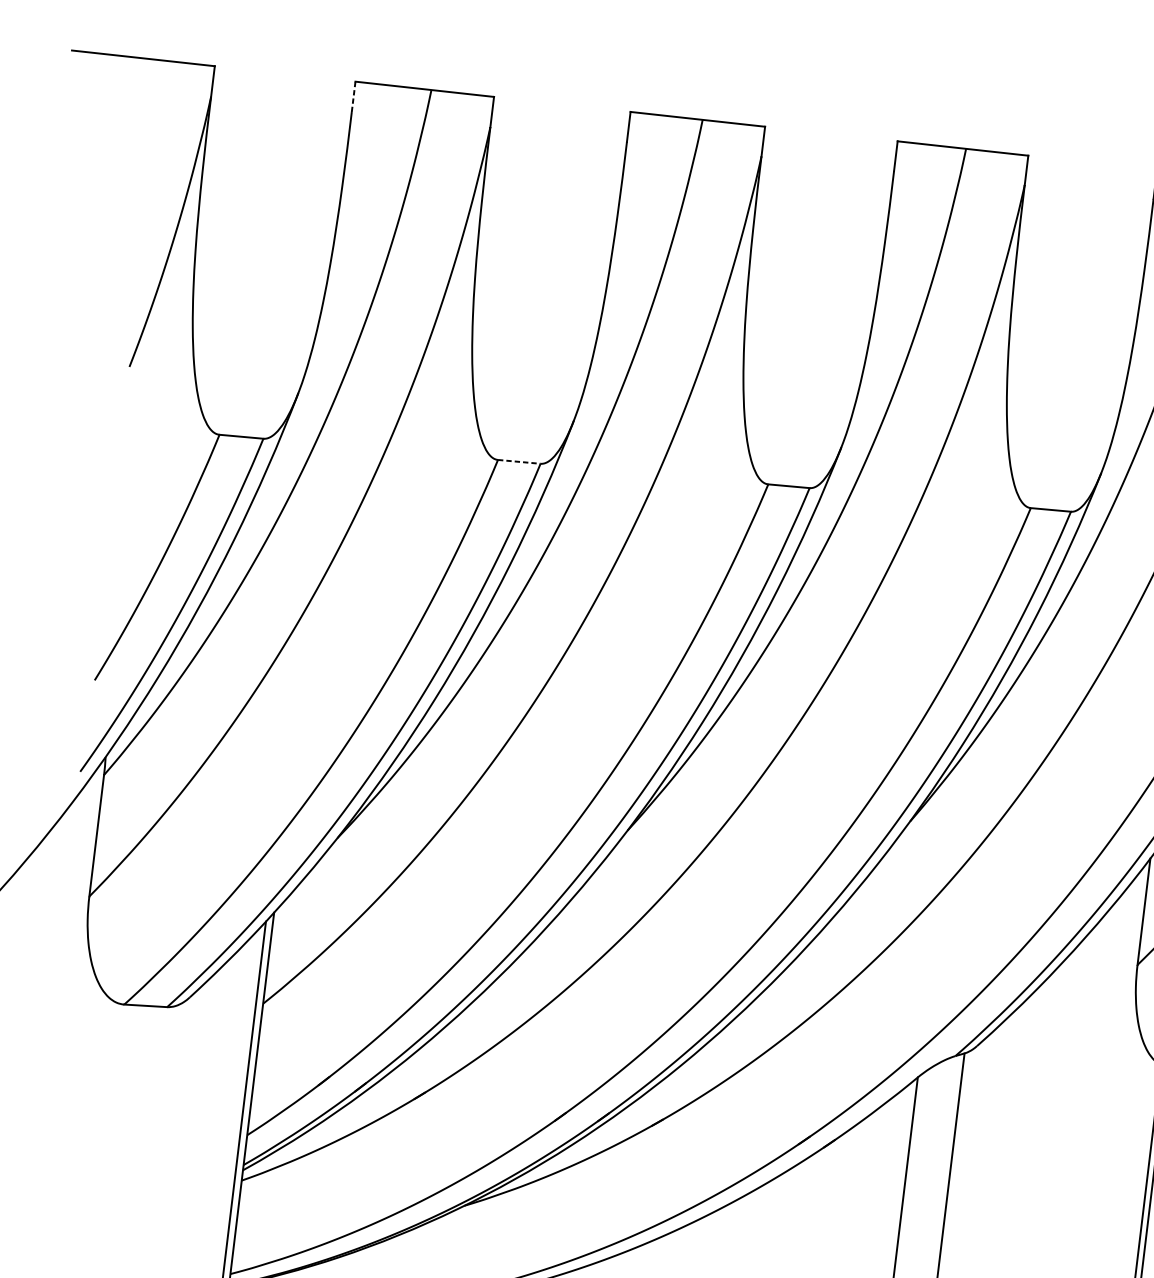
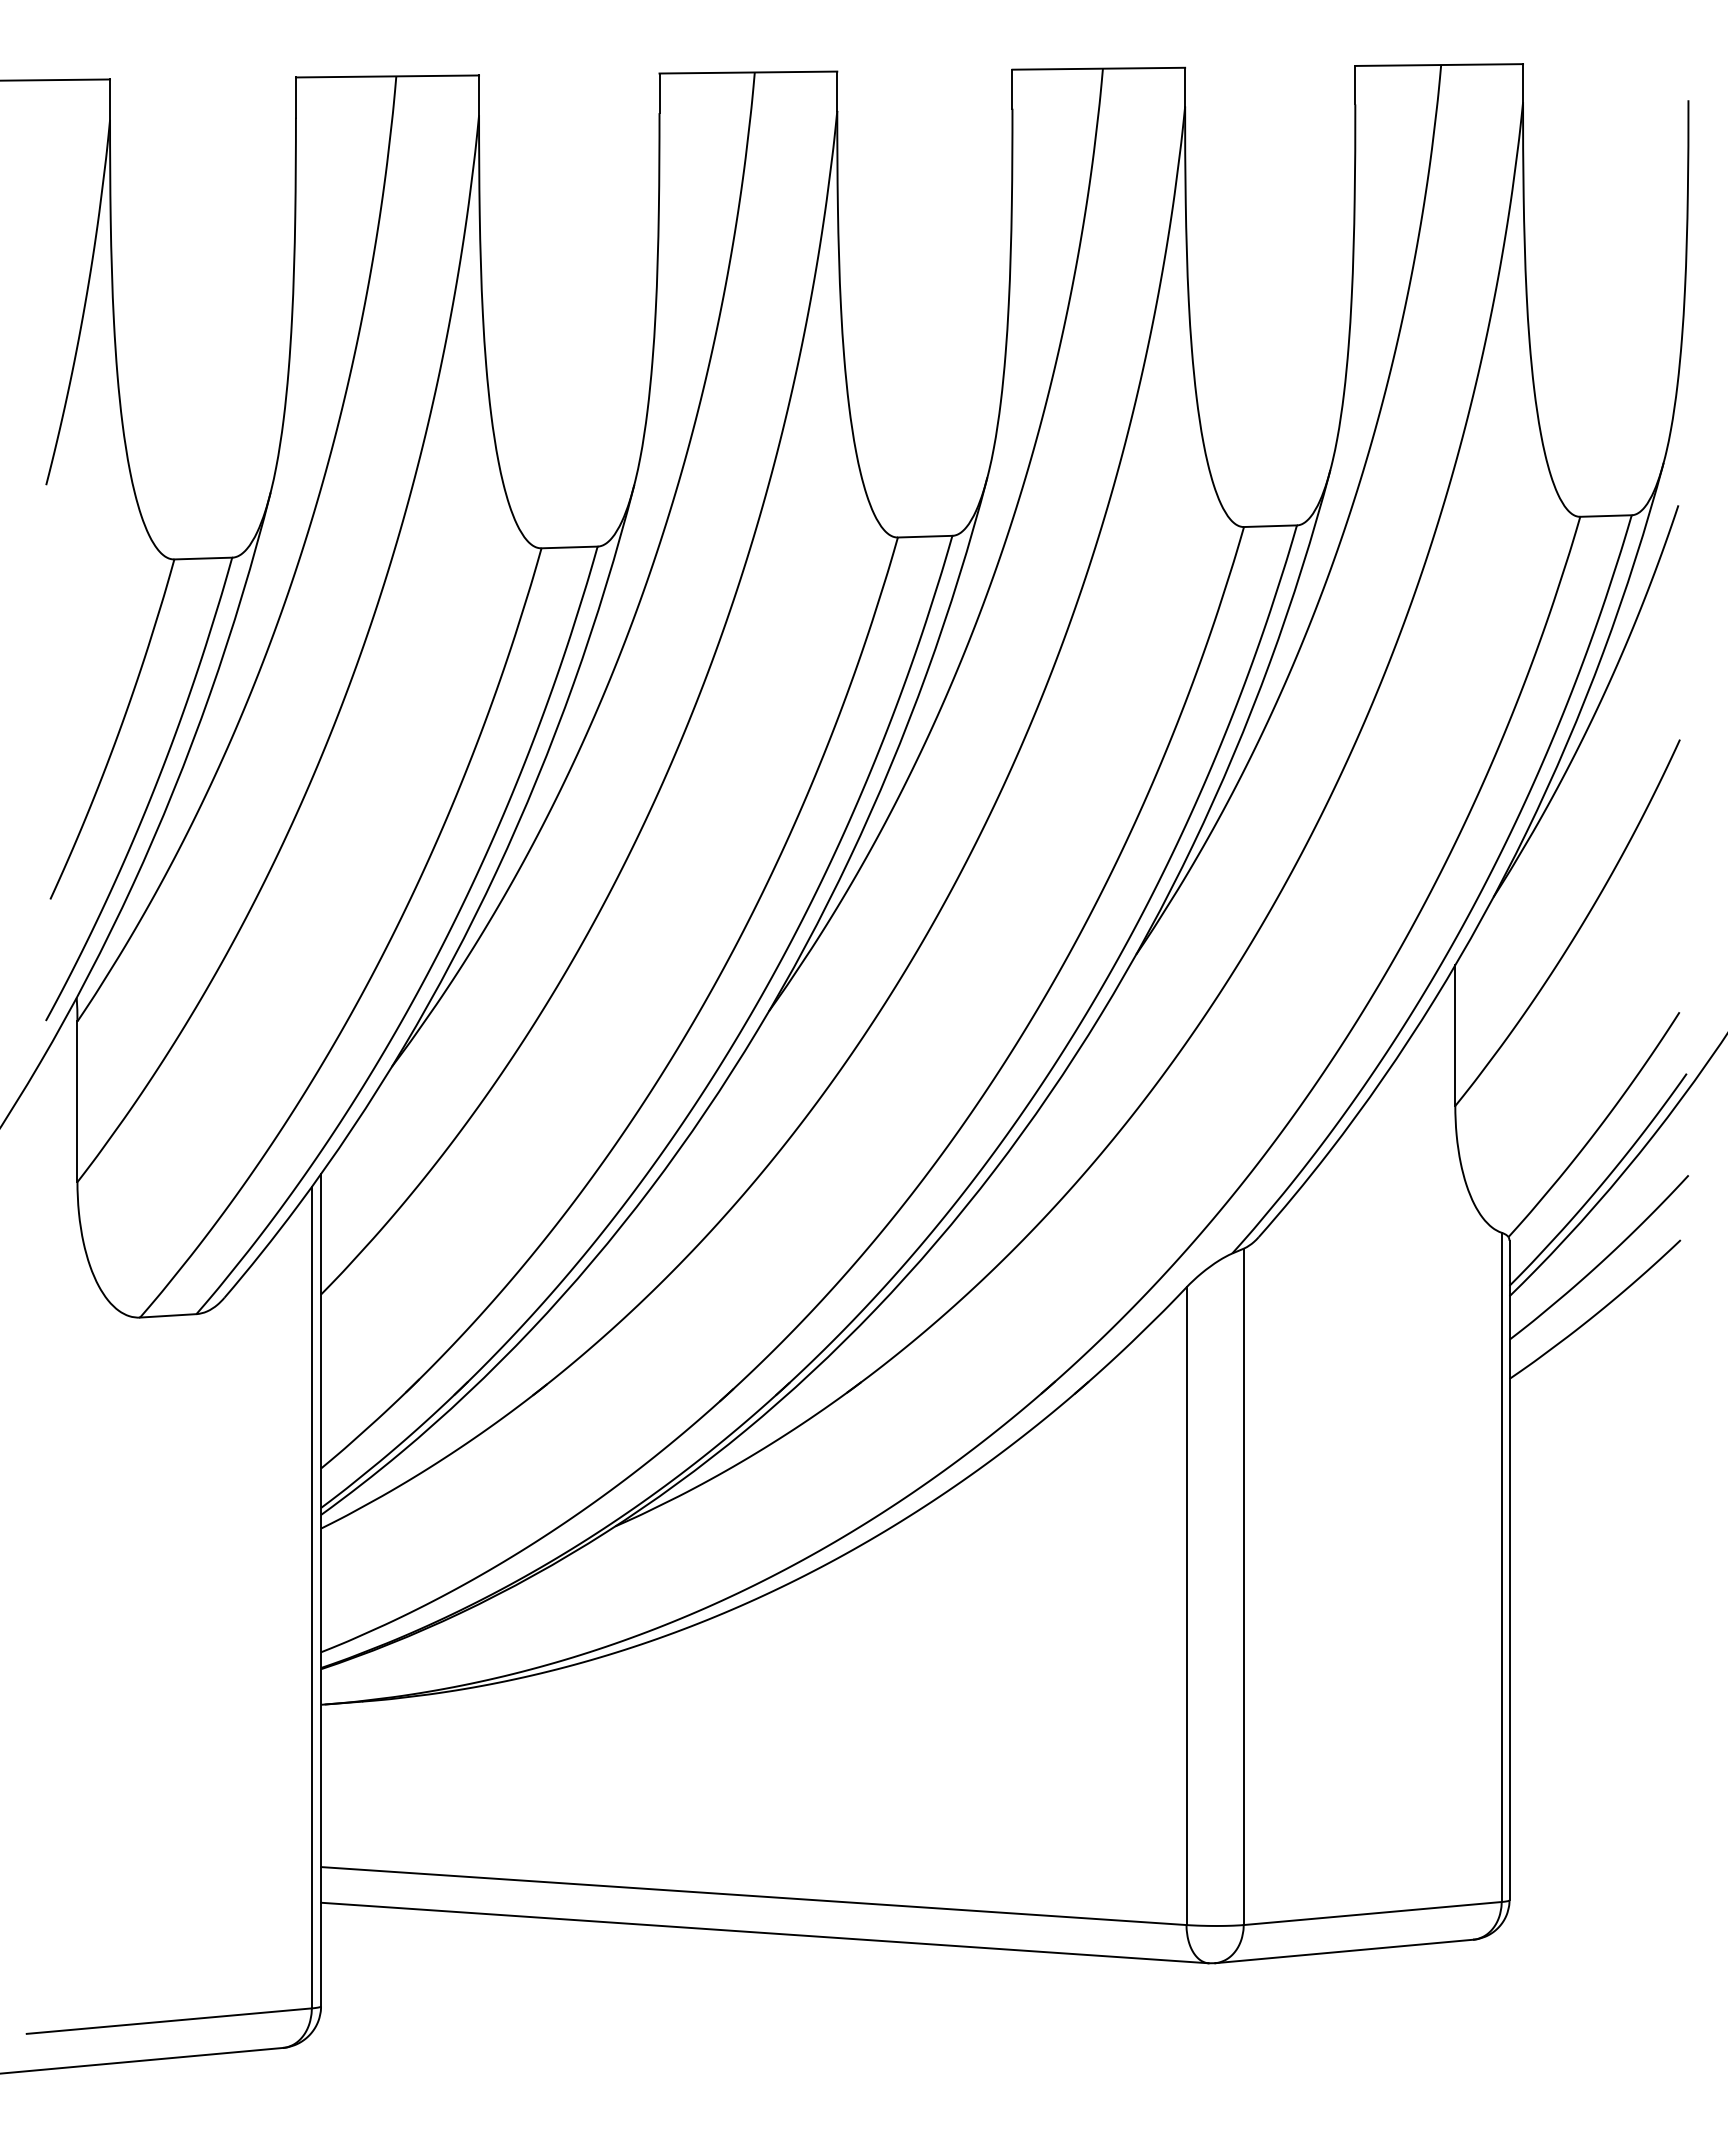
line: (353, 96) -> (295, 97), dashed -> solid
line: (519, 461) -> (570, 547), dashed -> solid

